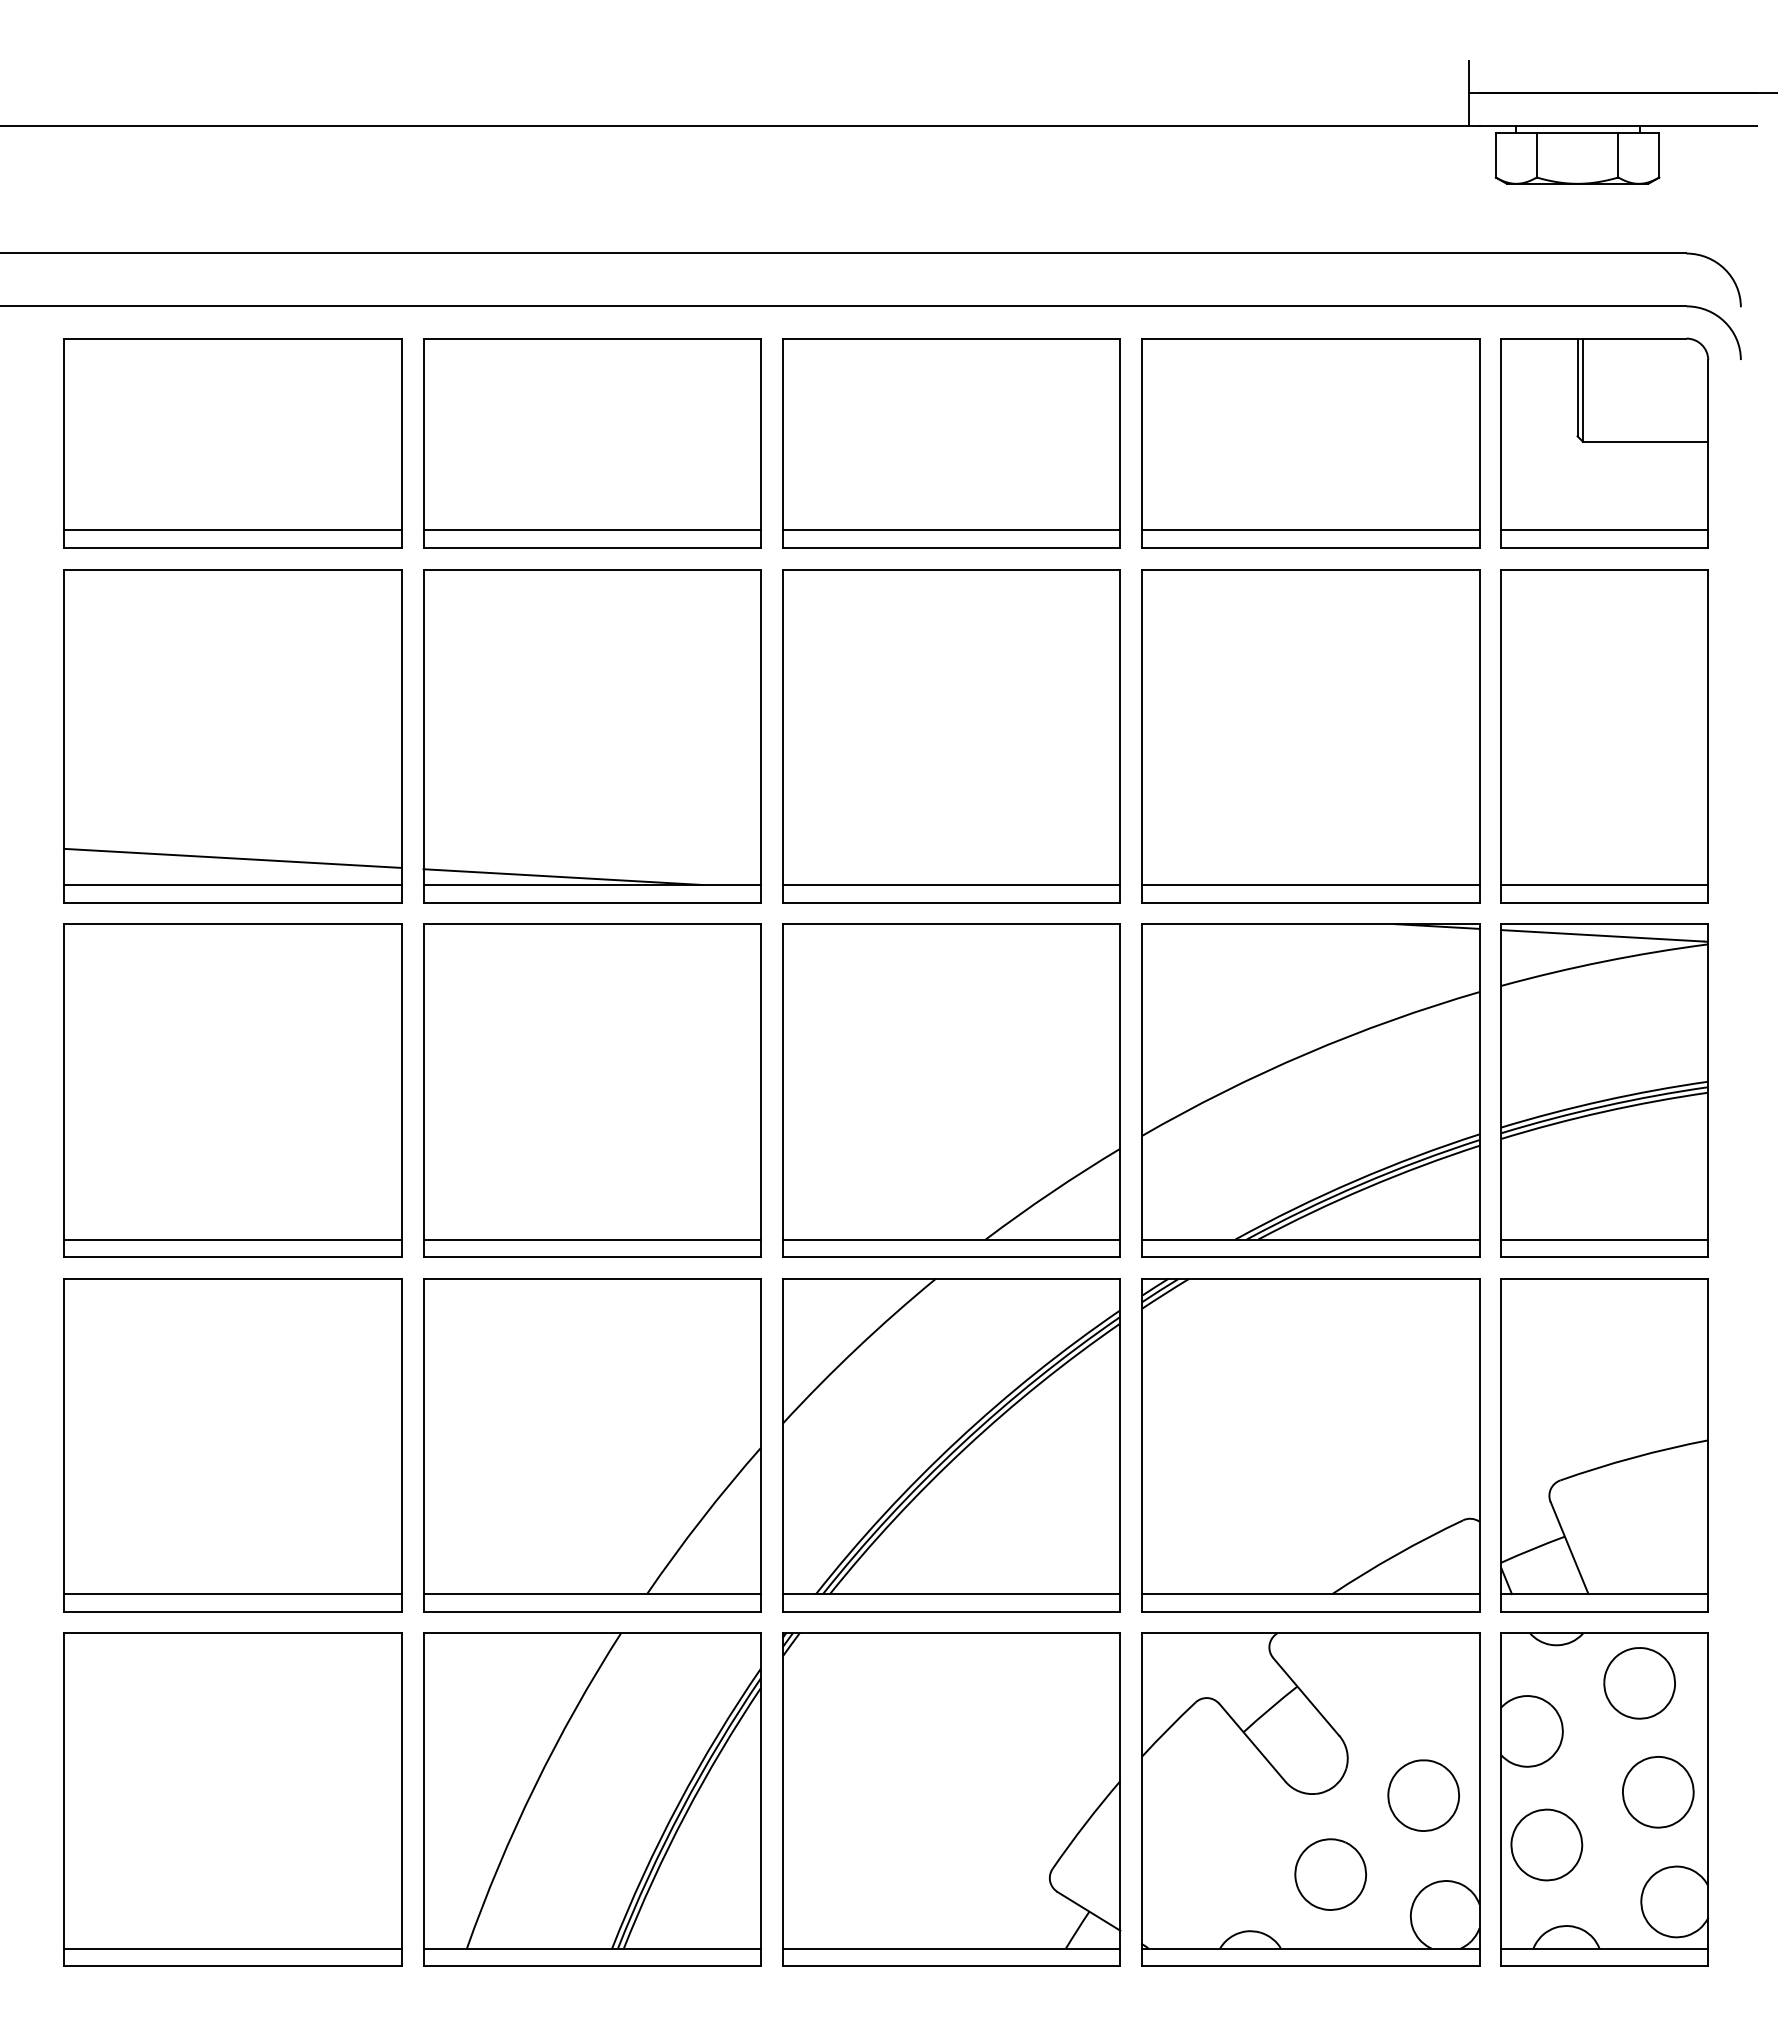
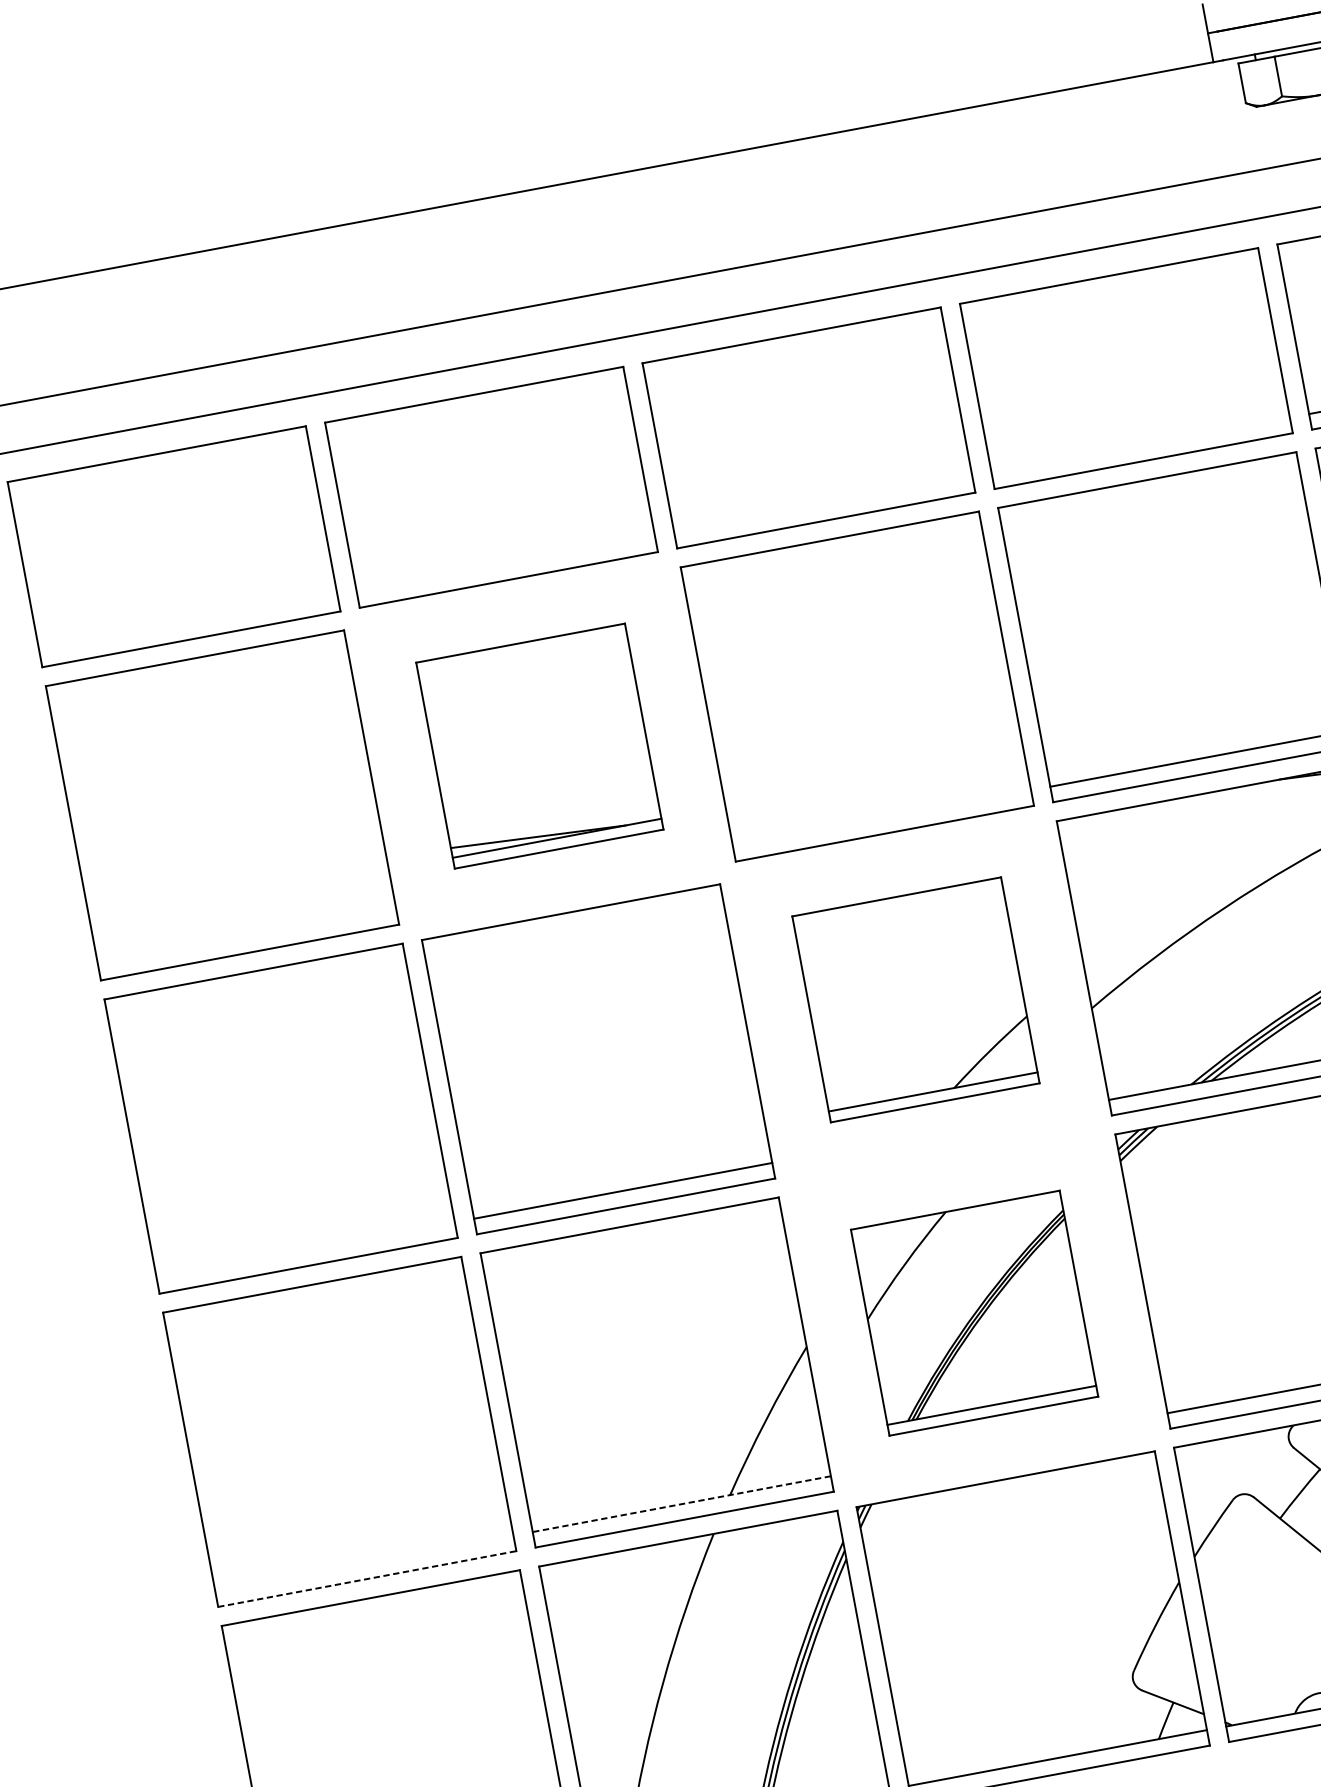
line: (232, 530) -> (188, 623), removed
line: (592, 530) -> (506, 564), removed
line: (951, 530) -> (823, 505), removed
line: (1310, 530) -> (1140, 445), removed
part: (591, 736) -> (539, 746), size x0.7
line: (232, 857) -> (242, 912), removed
line: (232, 885) -> (246, 937), removed
line: (951, 885) -> (881, 818), removed
part: (951, 1090) -> (915, 999), size x0.7
line: (232, 1239) -> (305, 1250), removed
part: (951, 1445) -> (974, 1313), size x0.7
line: (232, 1594) -> (363, 1564), removed
line: (592, 1594) -> (682, 1504), solid -> dashed
line: (233, 1611) -> (367, 1578), solid -> dashed

